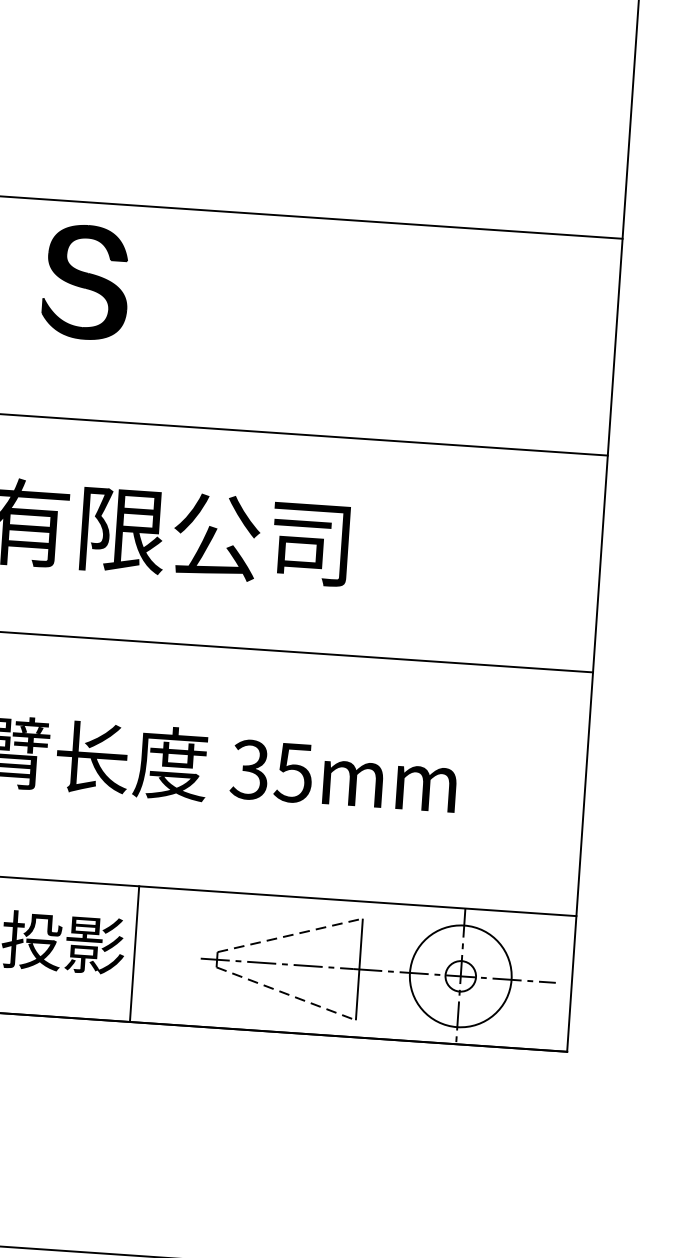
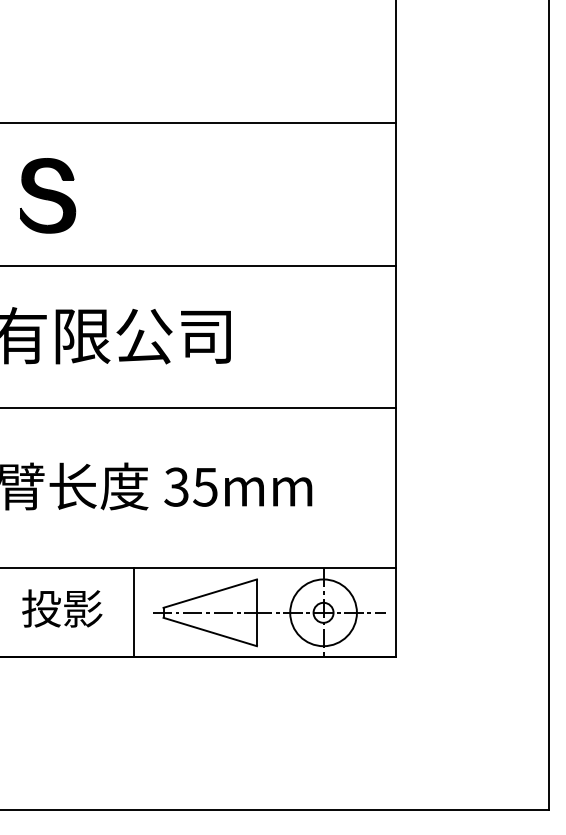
part: (87, 281) -> (48, 195), moved
line: (290, 935) -> (210, 593), dashed -> solid
line: (134, 953) -> (134, 612), moved
line: (286, 994) -> (210, 632), dashed -> solid

